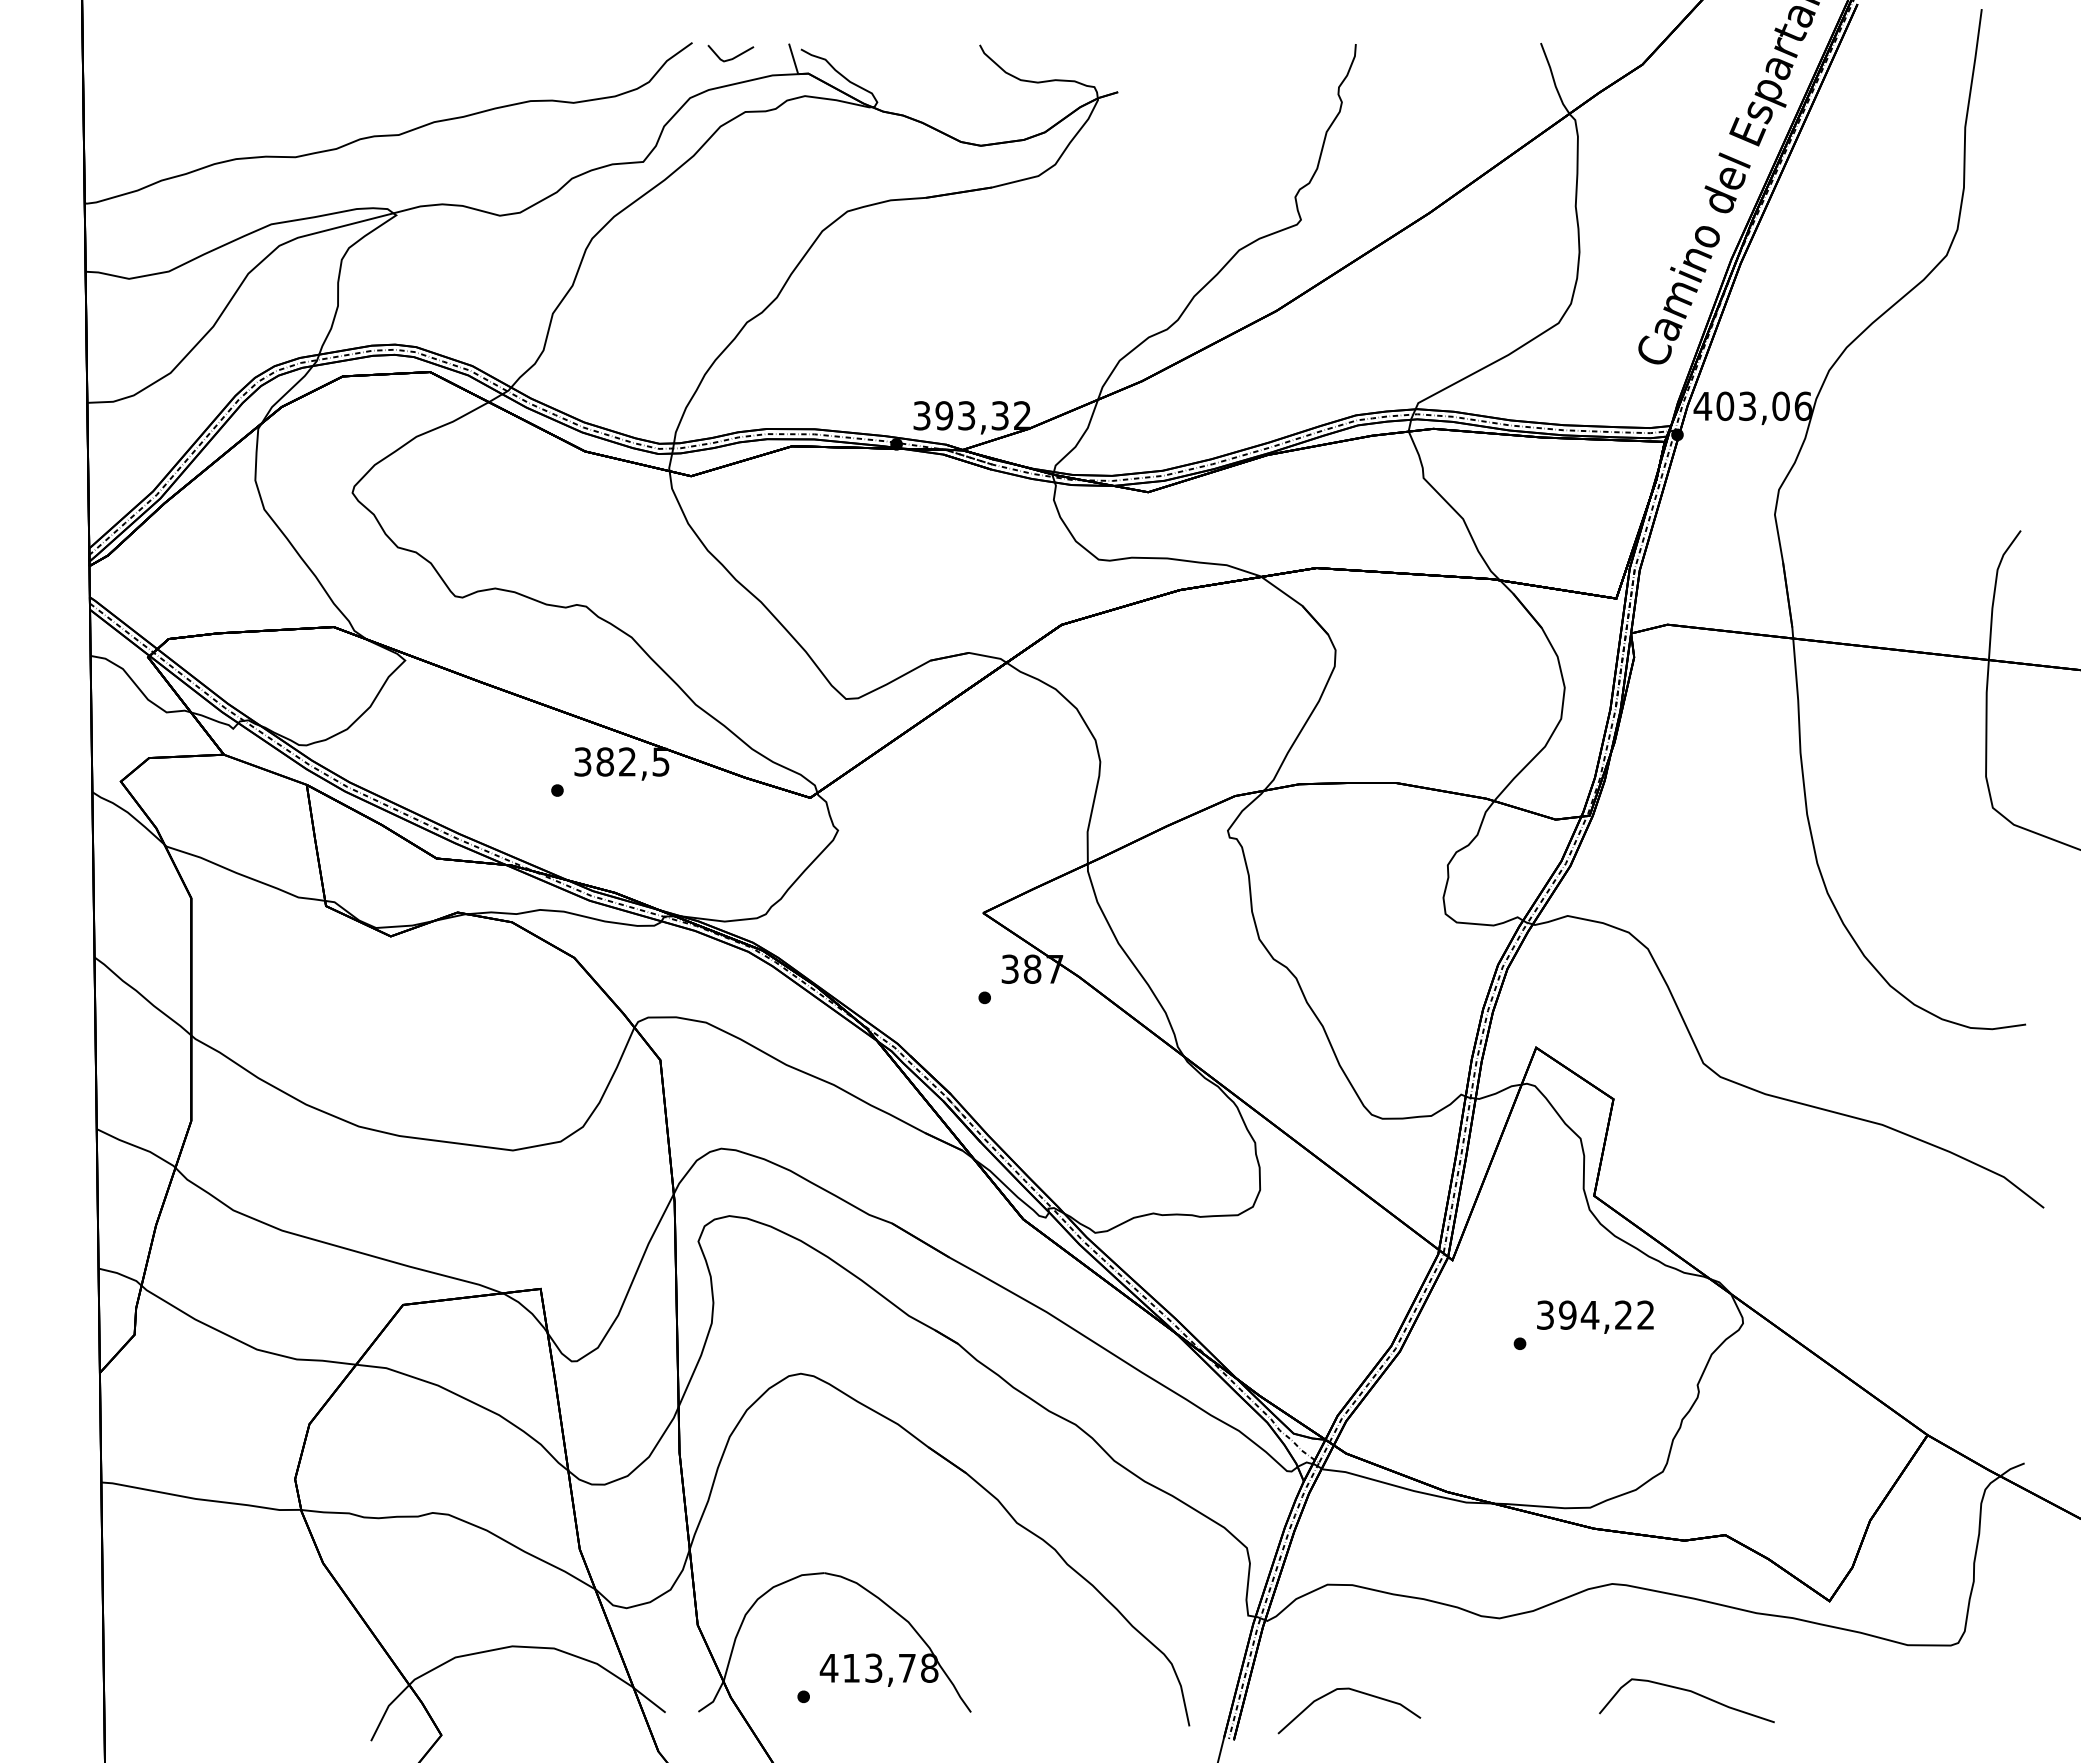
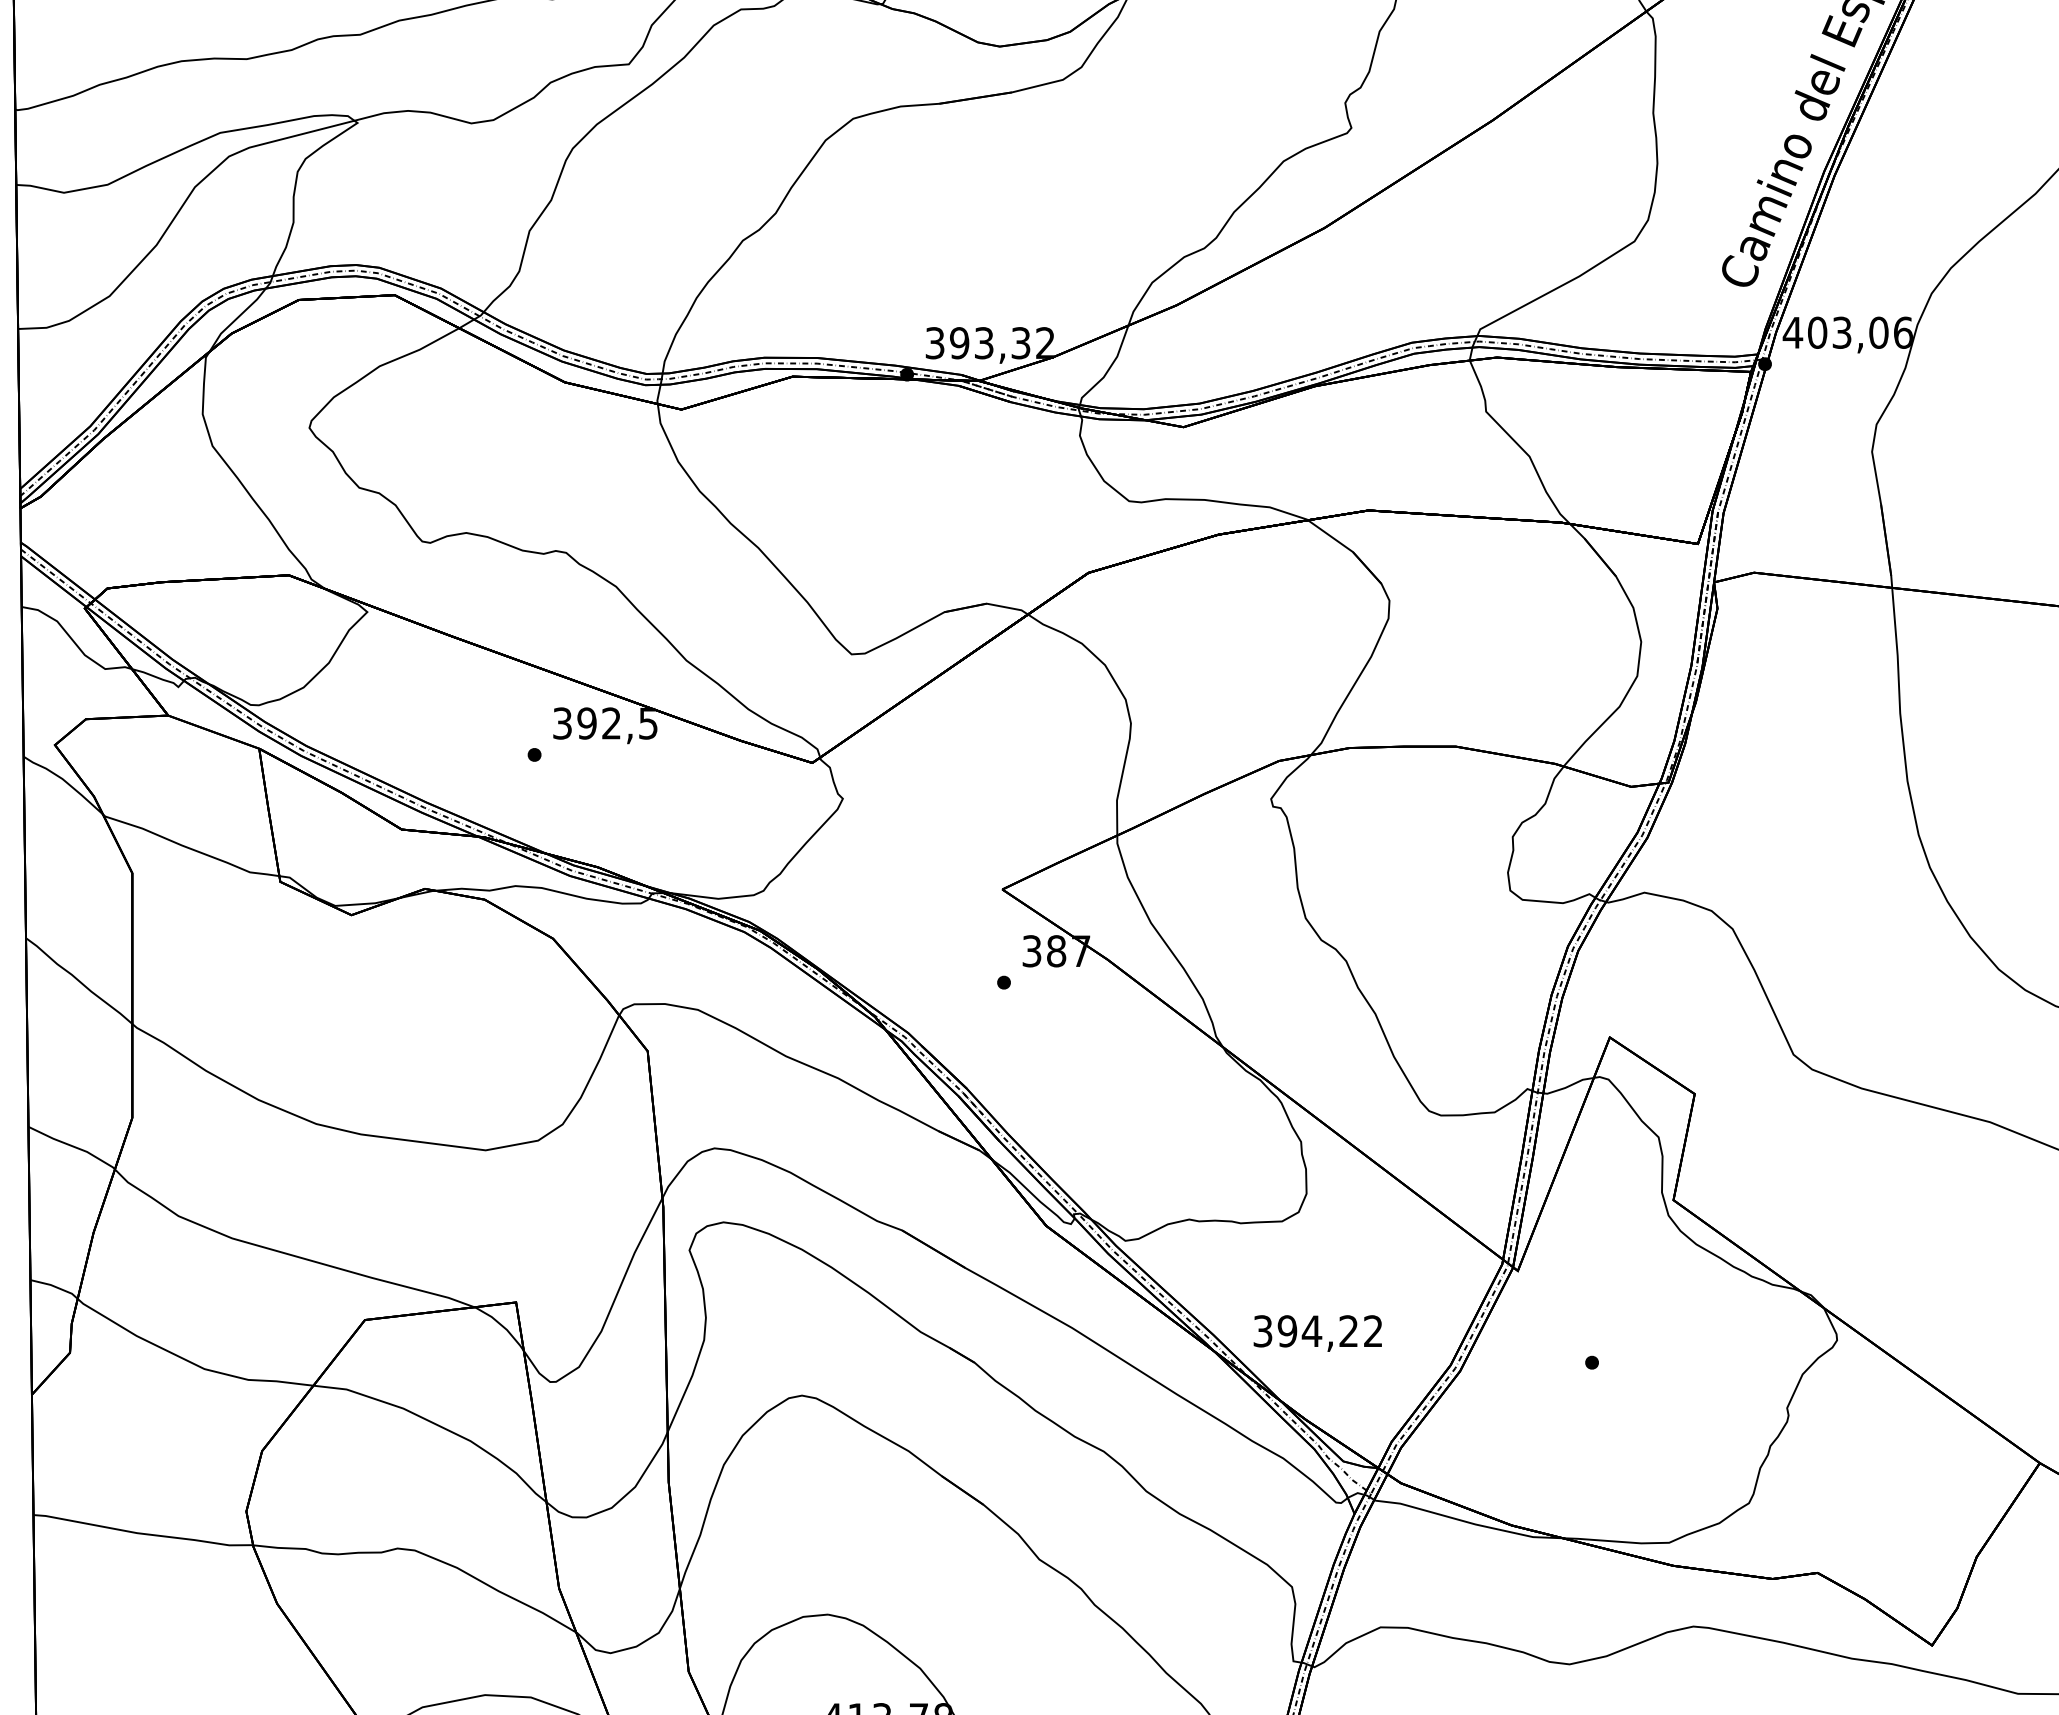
text: (605, 761) -> (587, 722), 382,5 -> 392,5
text: (1595, 1316) -> (1317, 1332), moved

